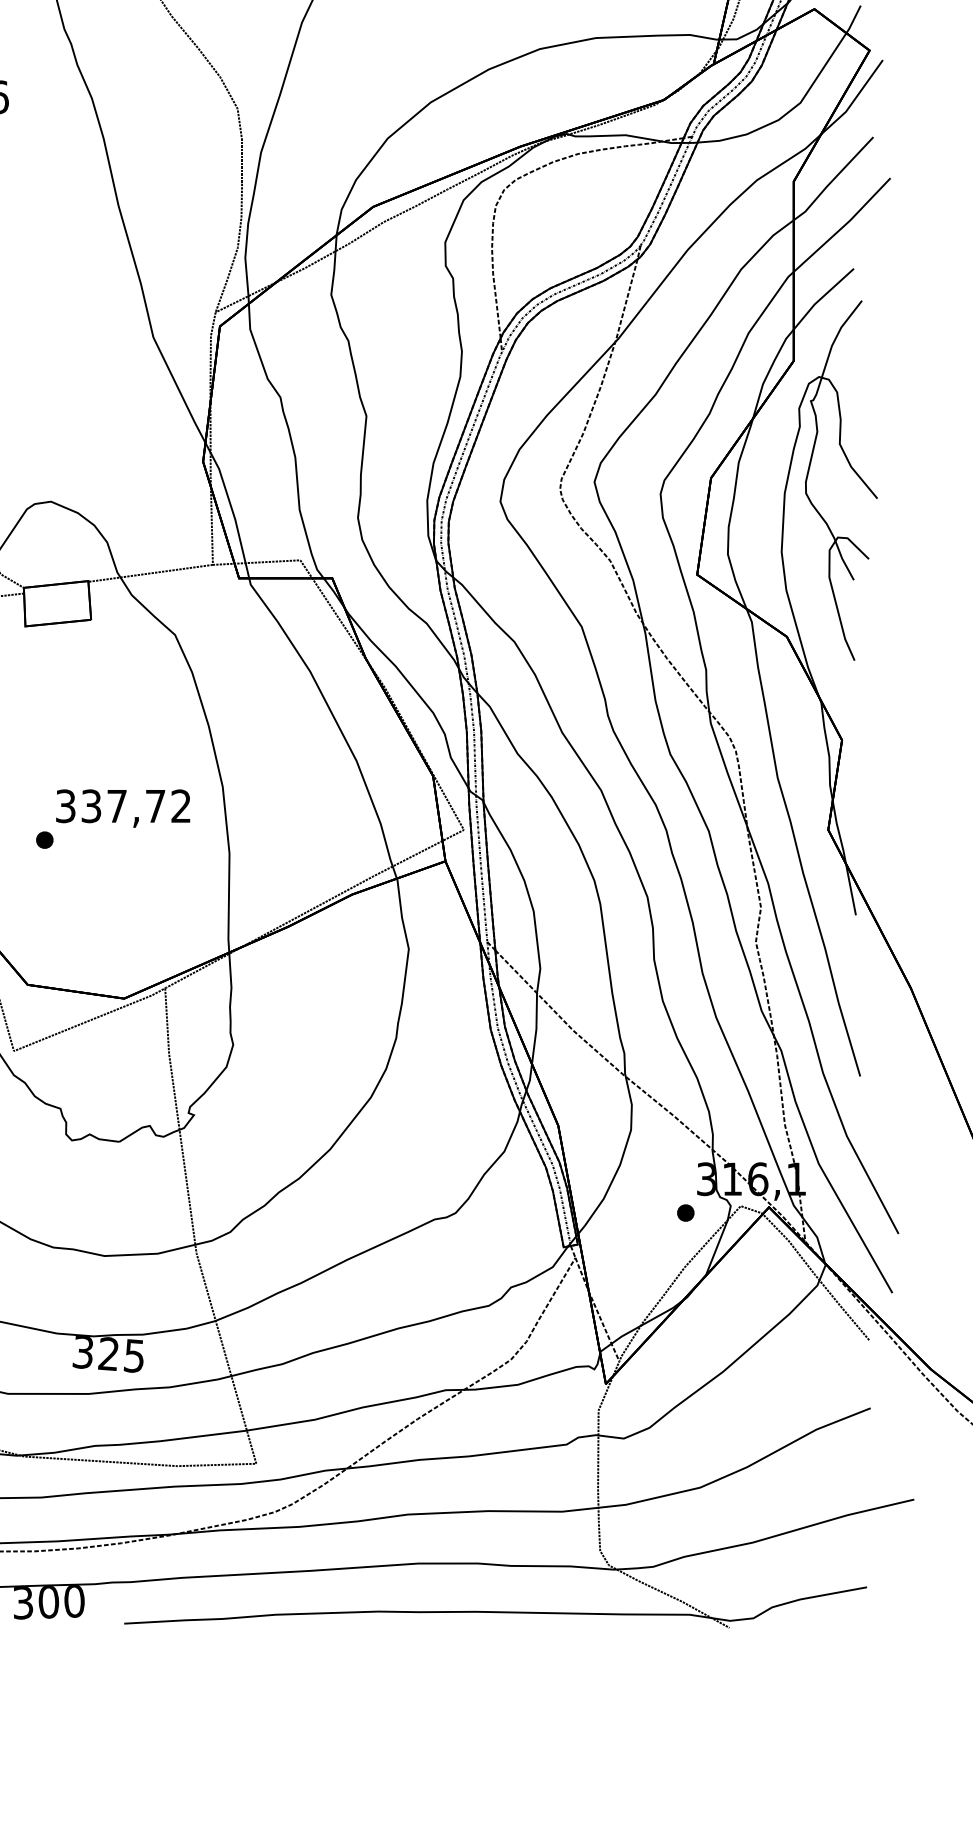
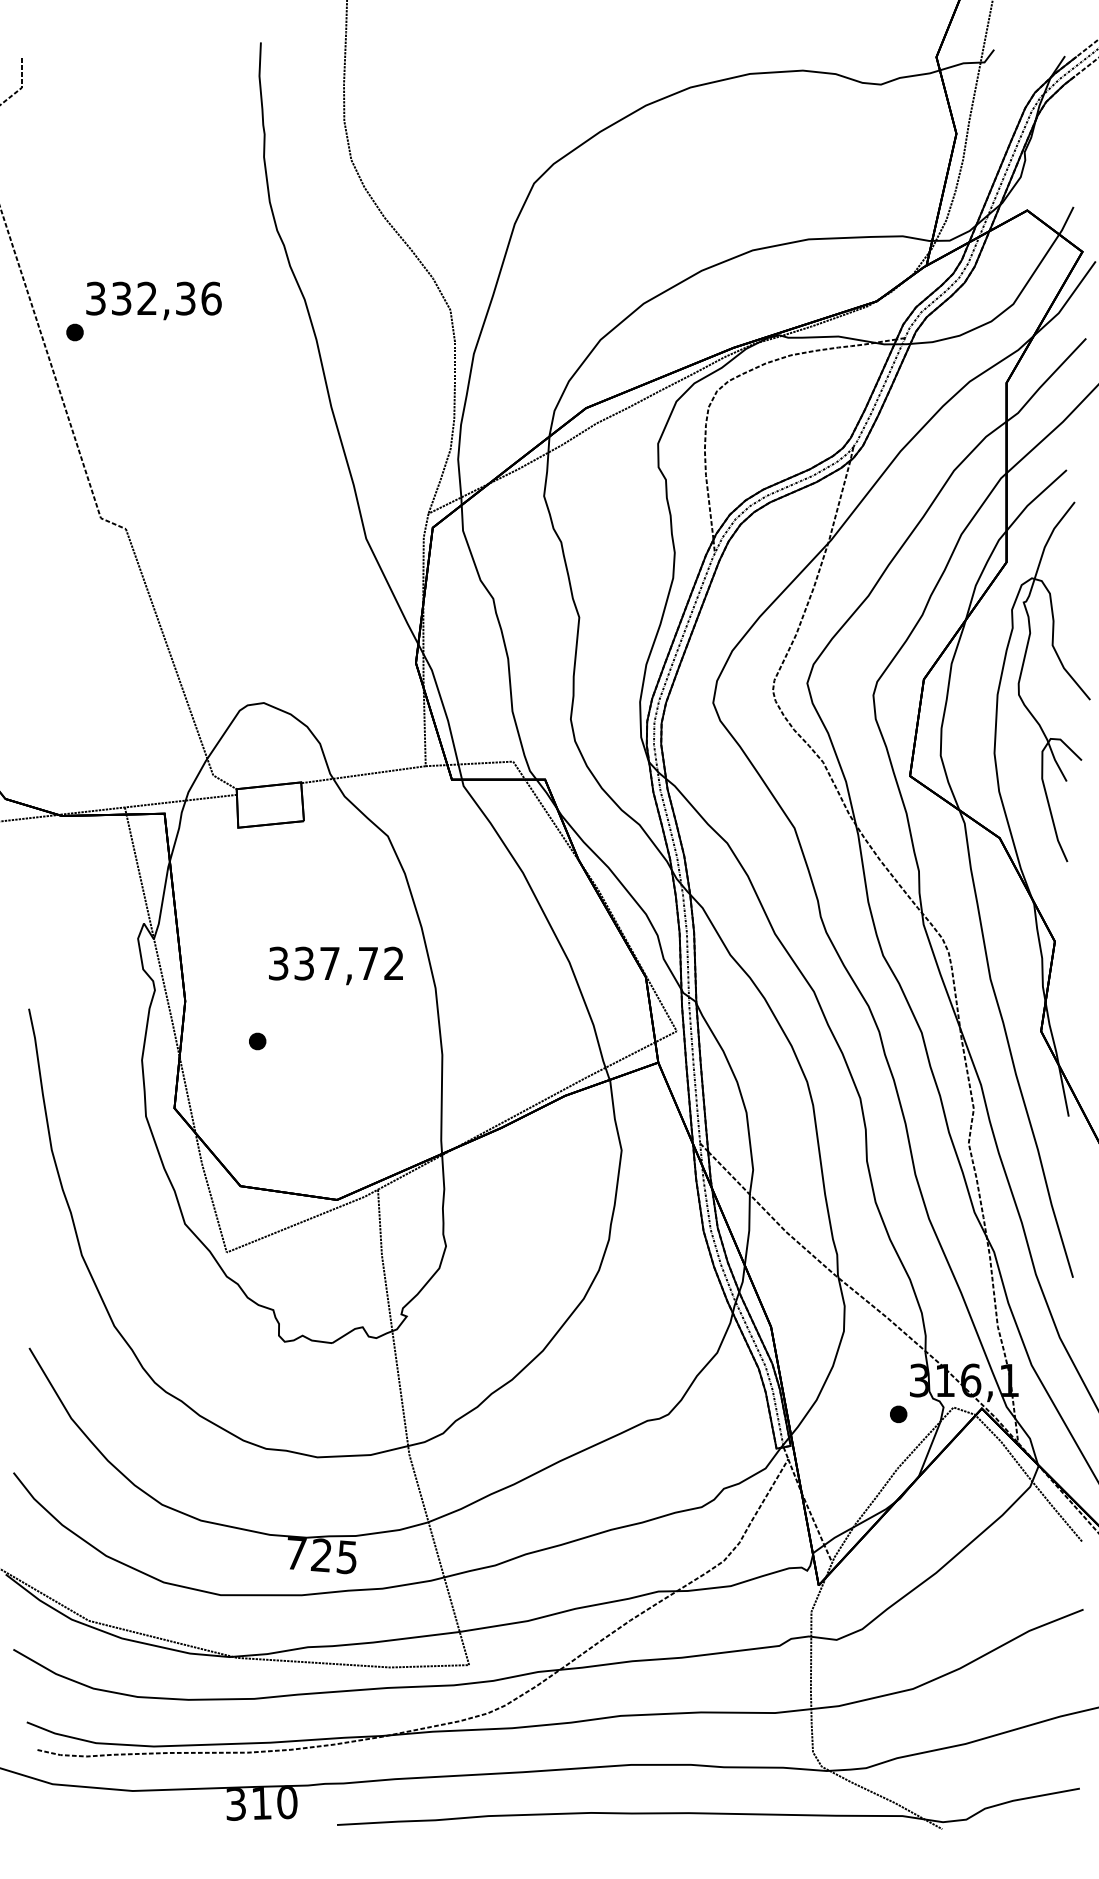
text: (122, 808) -> (335, 965), moved
text: (82, 1352) -> (295, 1553), 325 -> 725
text: (48, 1602) -> (261, 1803), 300 -> 310

